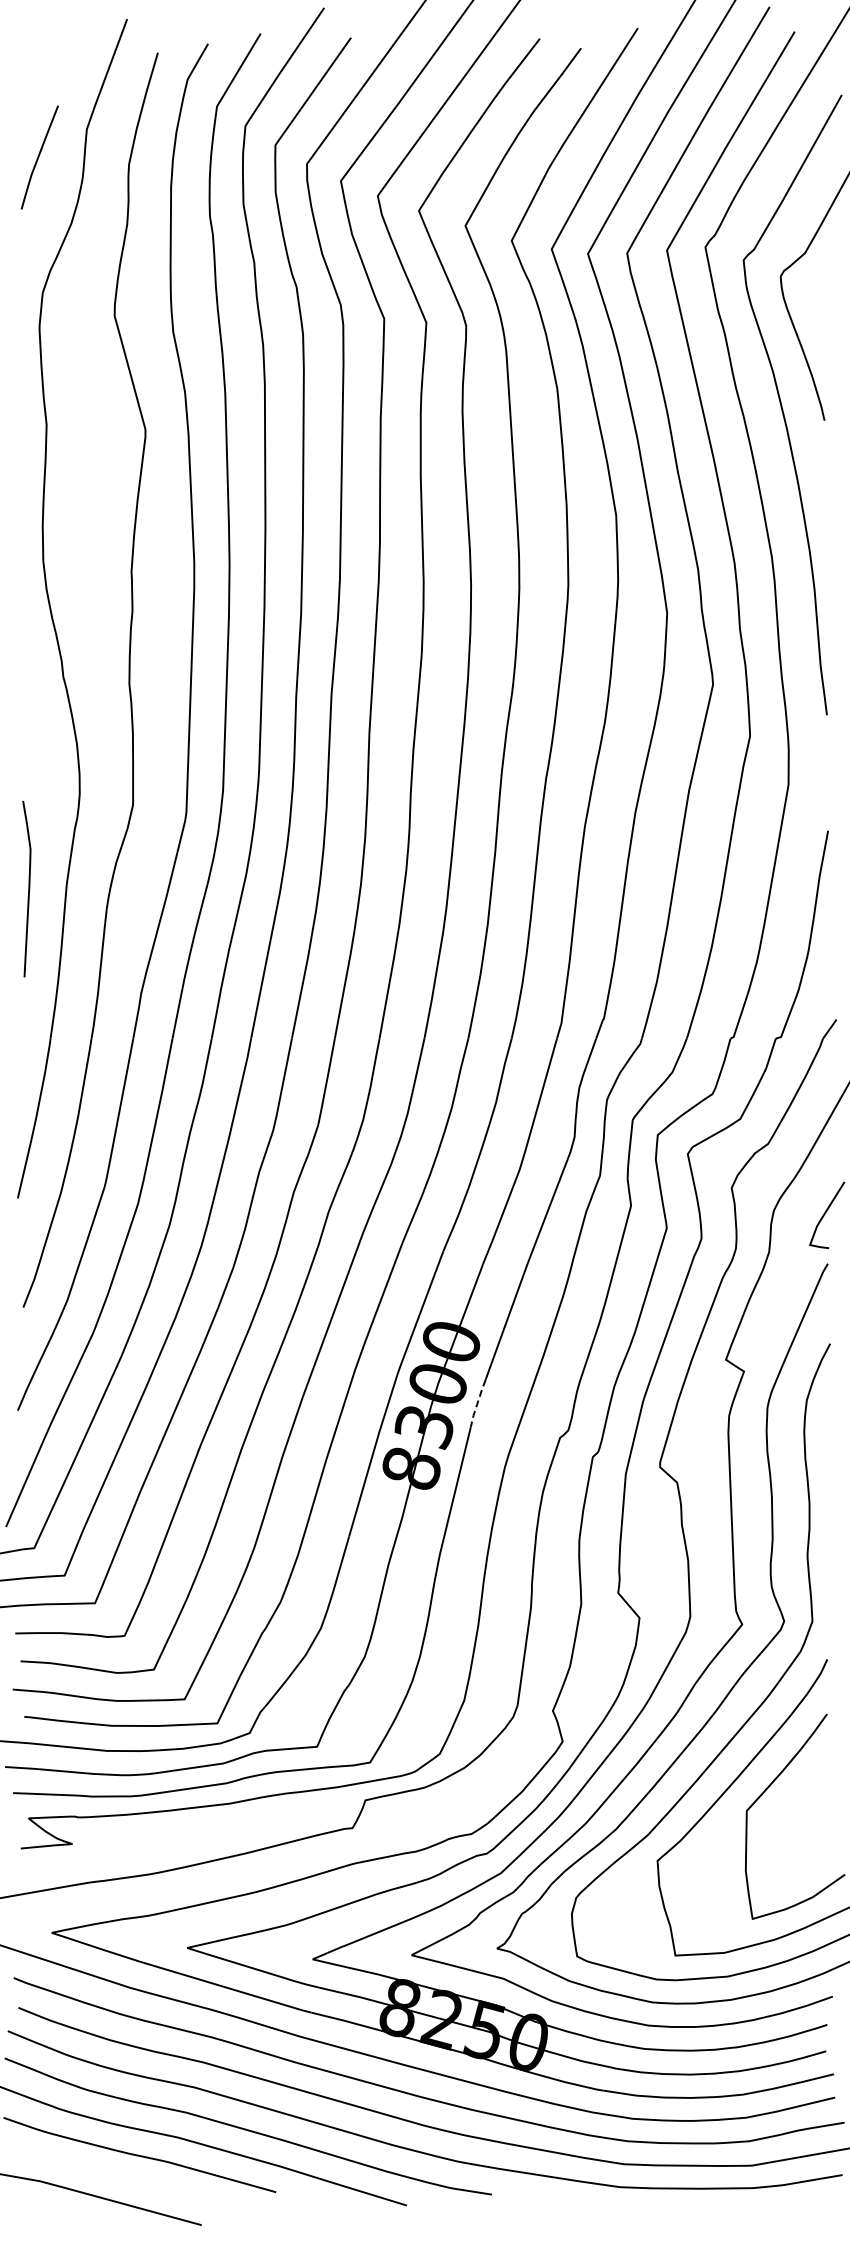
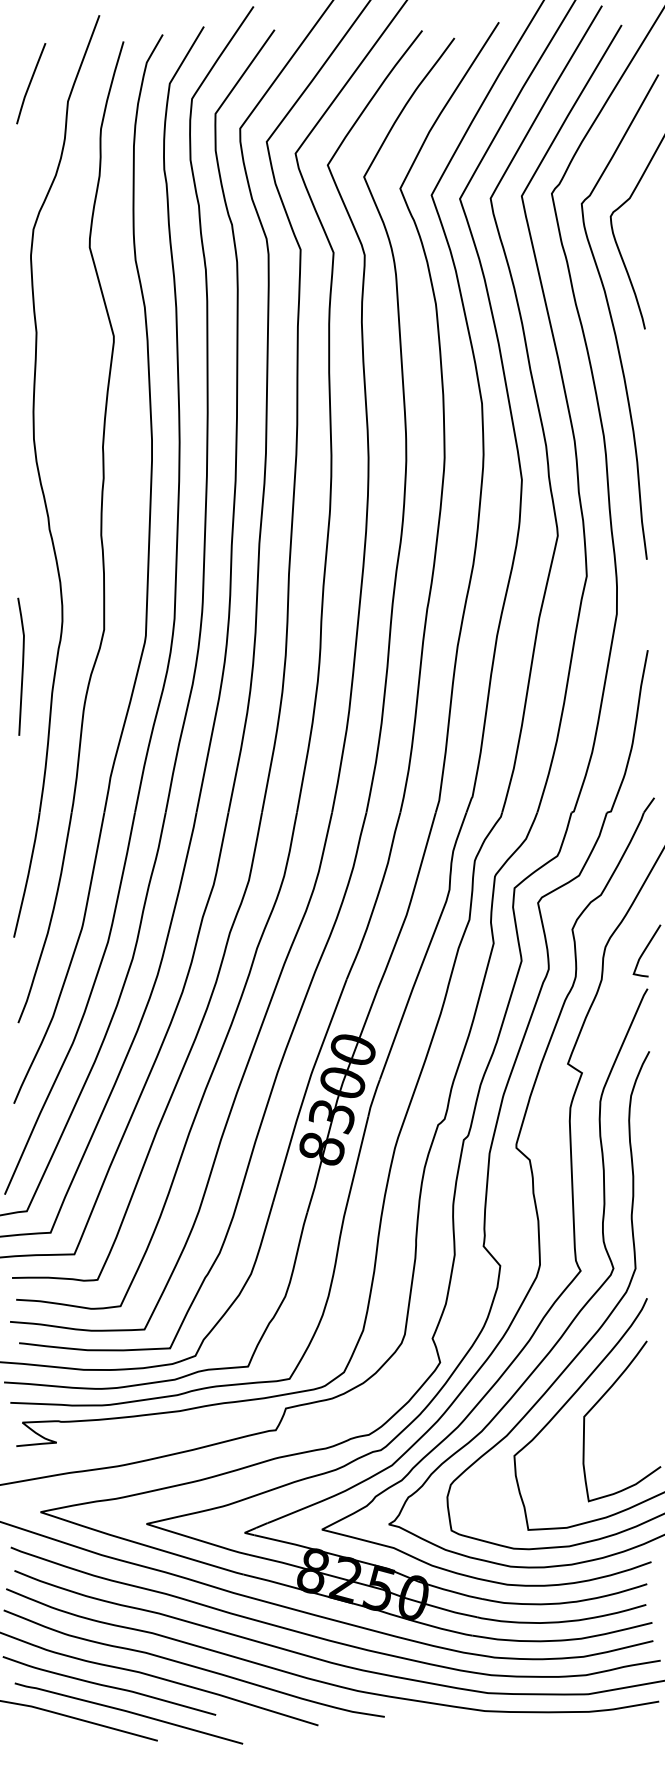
line: (39, 157) -> (30, 83), moved
curve: (28, 888) -> (22, 666), moved
line: (477, 1403) -> (373, 1098), dashed -> solid
curve: (164, 2189) -> (128, 1712), added

